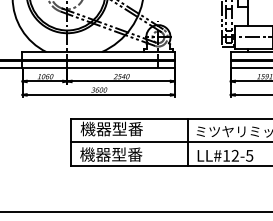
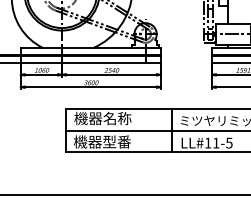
text: (127, 129) -> (117, 118), 機器型番 -> 機器名称
text: (235, 155) -> (216, 142), LL#12-5 -> LL#11-5

